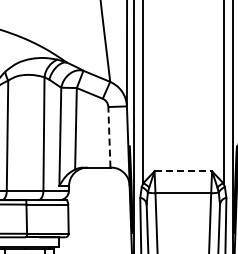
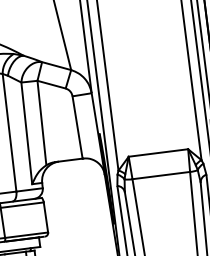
line: (109, 136) -> (77, 126), dashed -> solid
line: (183, 171) -> (158, 153), dashed -> solid

